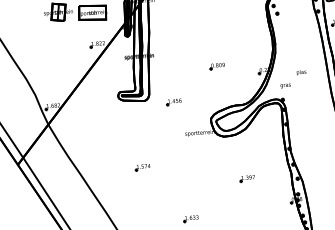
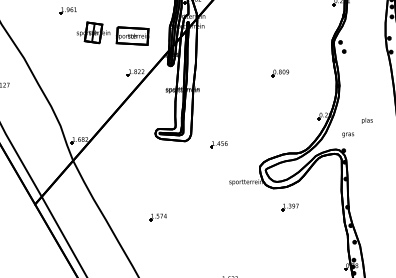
part: (217, 66) -> (280, 73), moved
part: (142, 167) -> (157, 217), moved
part: (246, 178) -> (289, 207), moved

